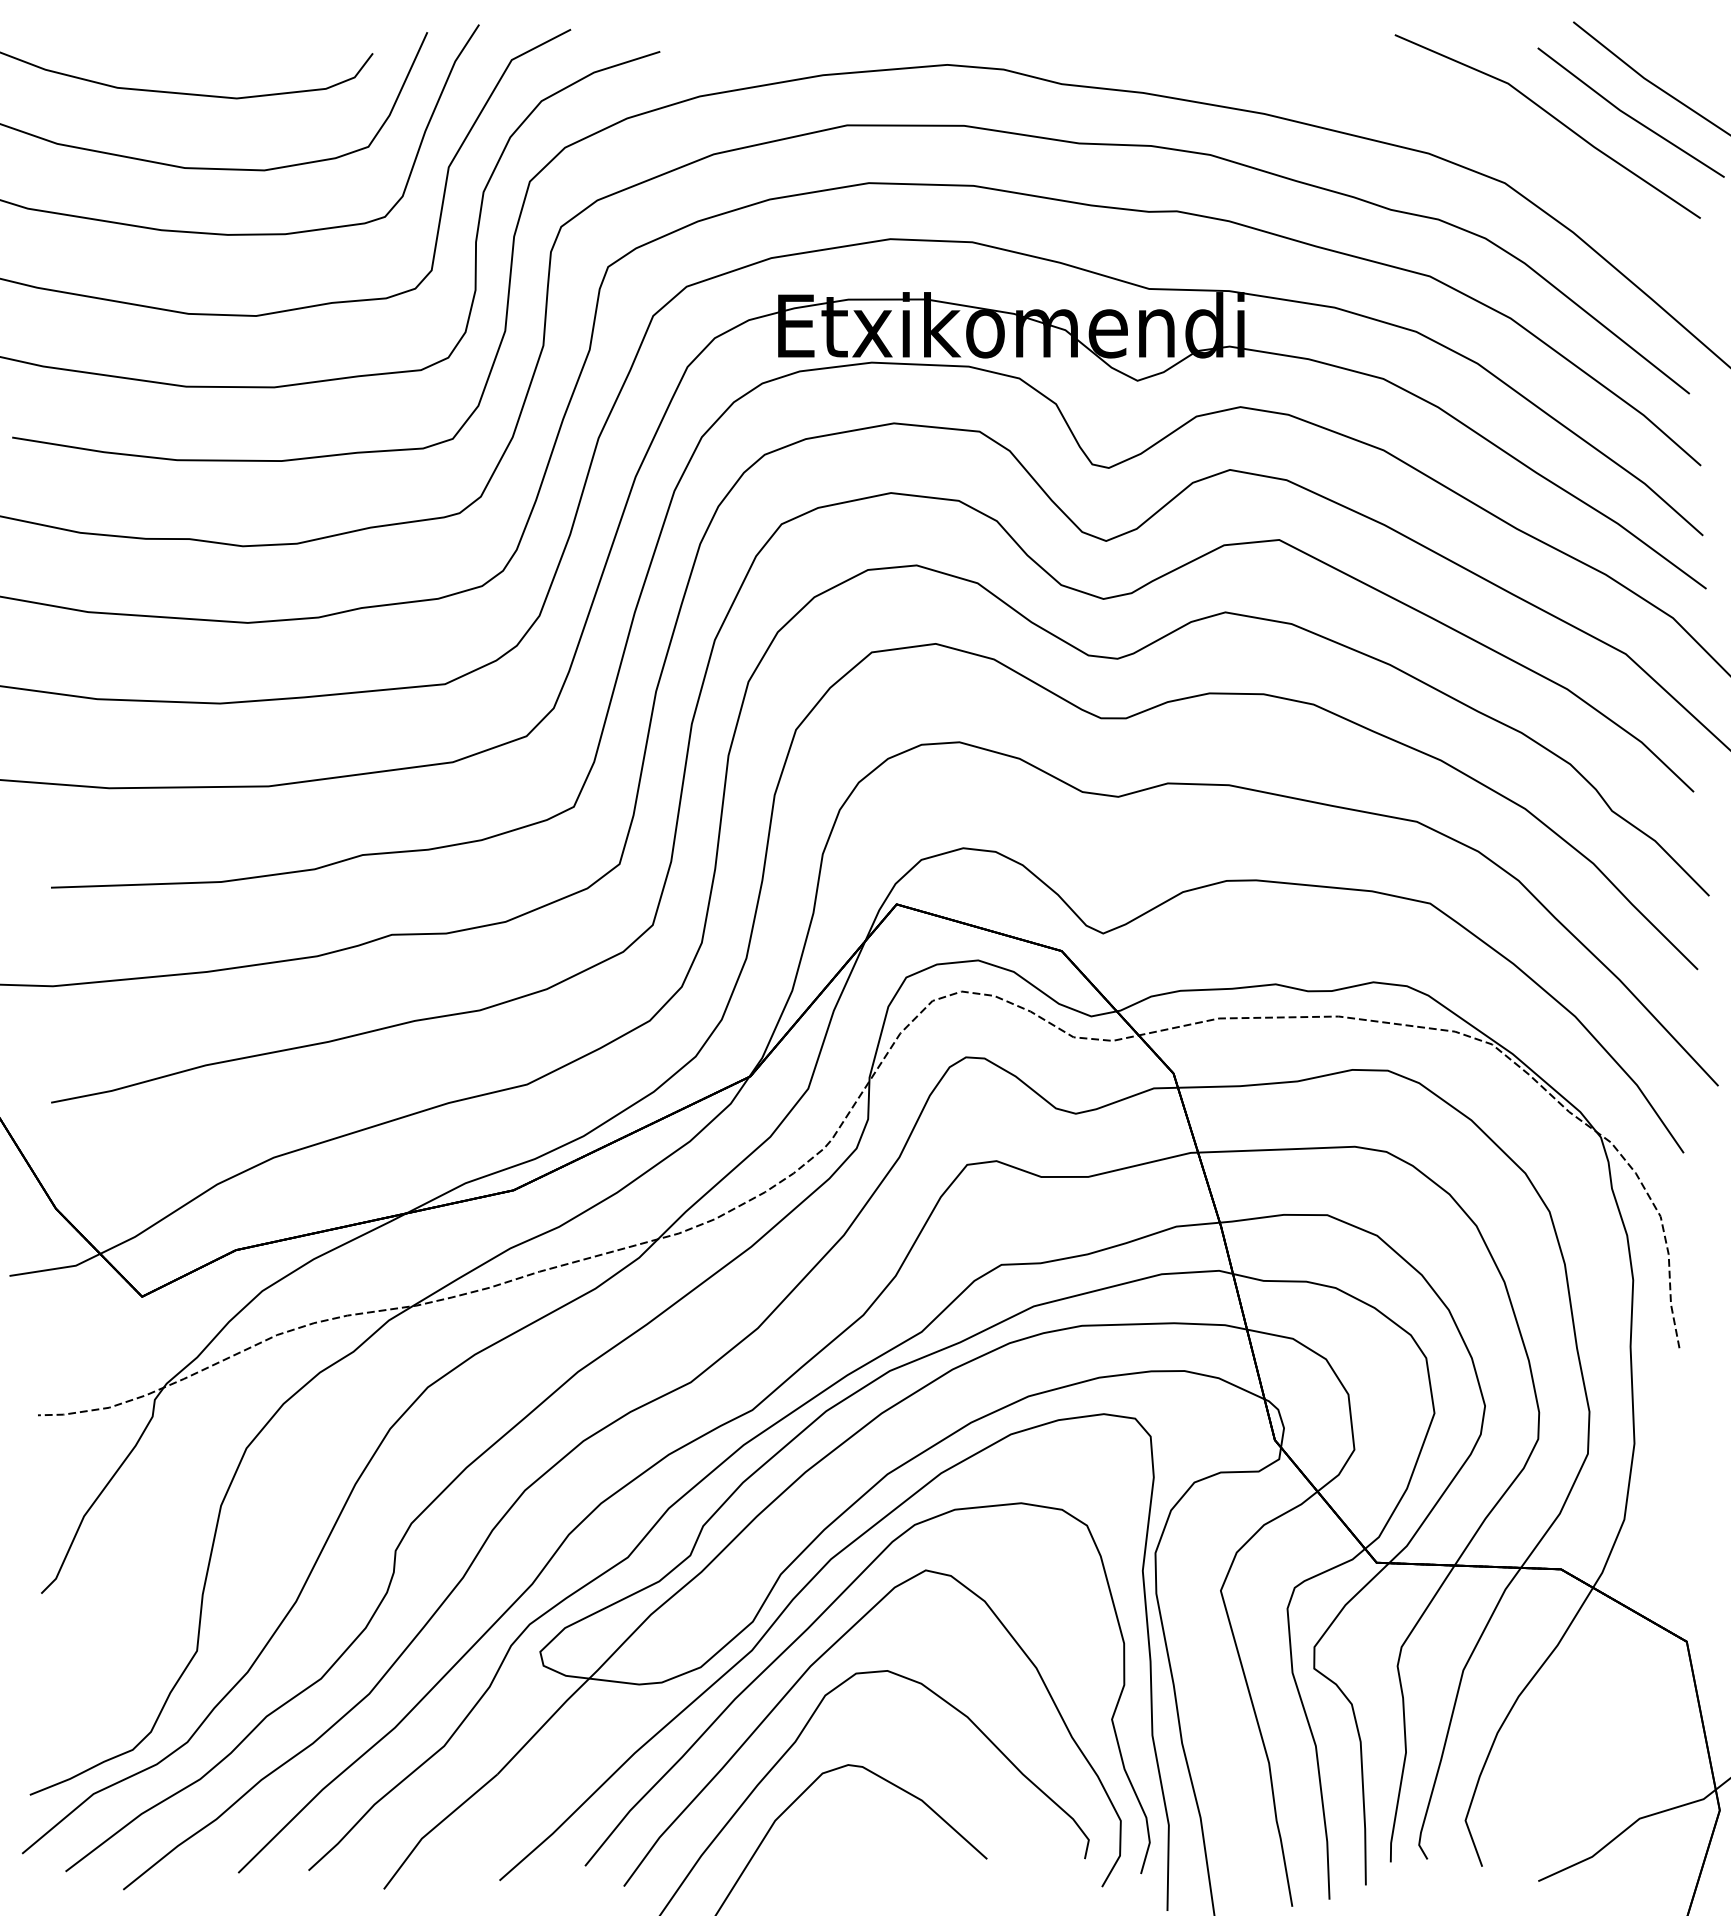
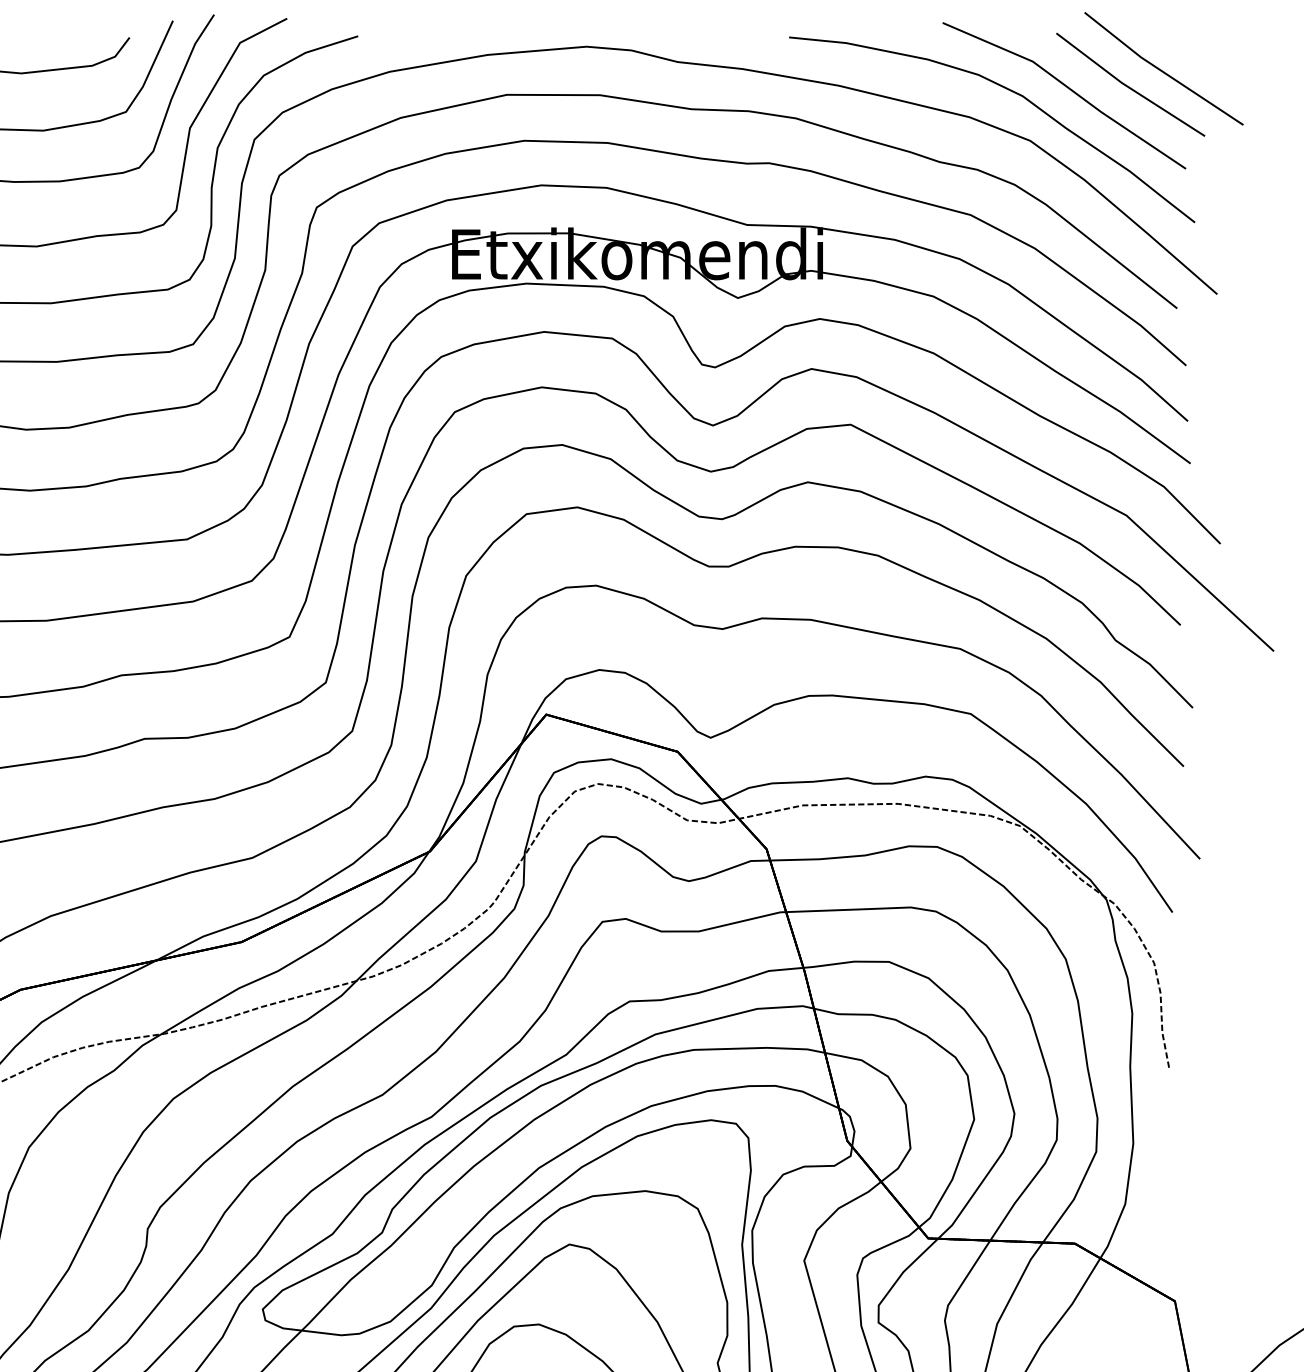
curve: (1481, 121) -> (1011, 91), added

